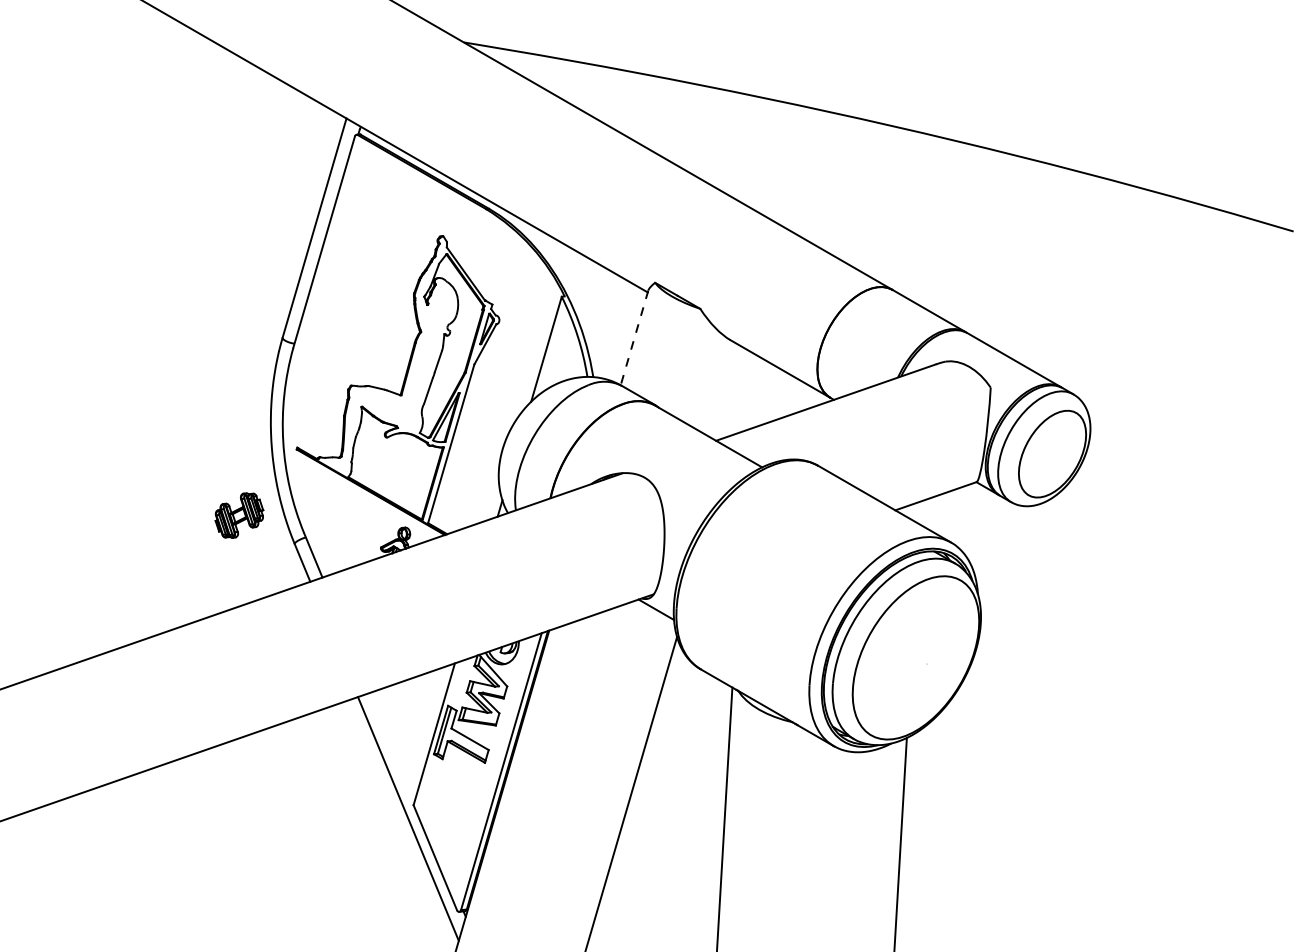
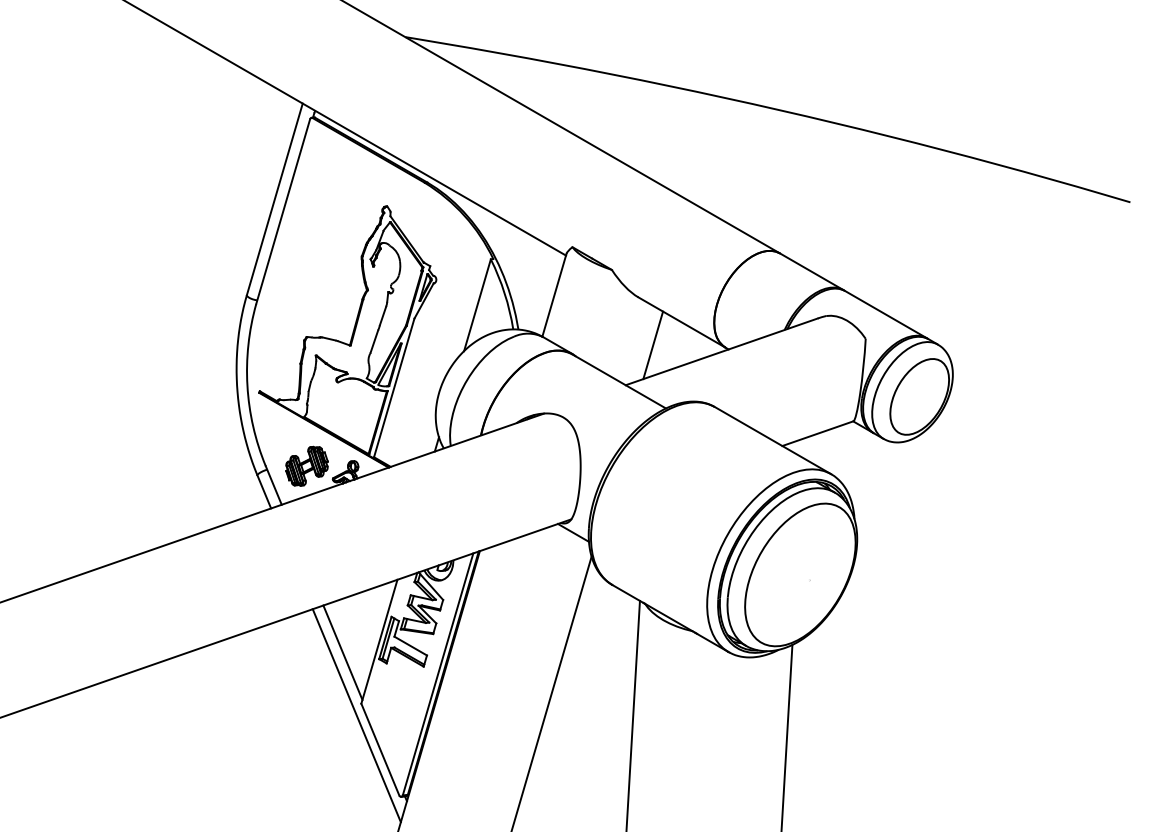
line: (634, 338) -> (554, 295), dashed -> solid
line: (747, 394) -> (653, 344), added
part: (239, 515) -> (307, 466), moved
line: (392, 746) -> (342, 652), added

